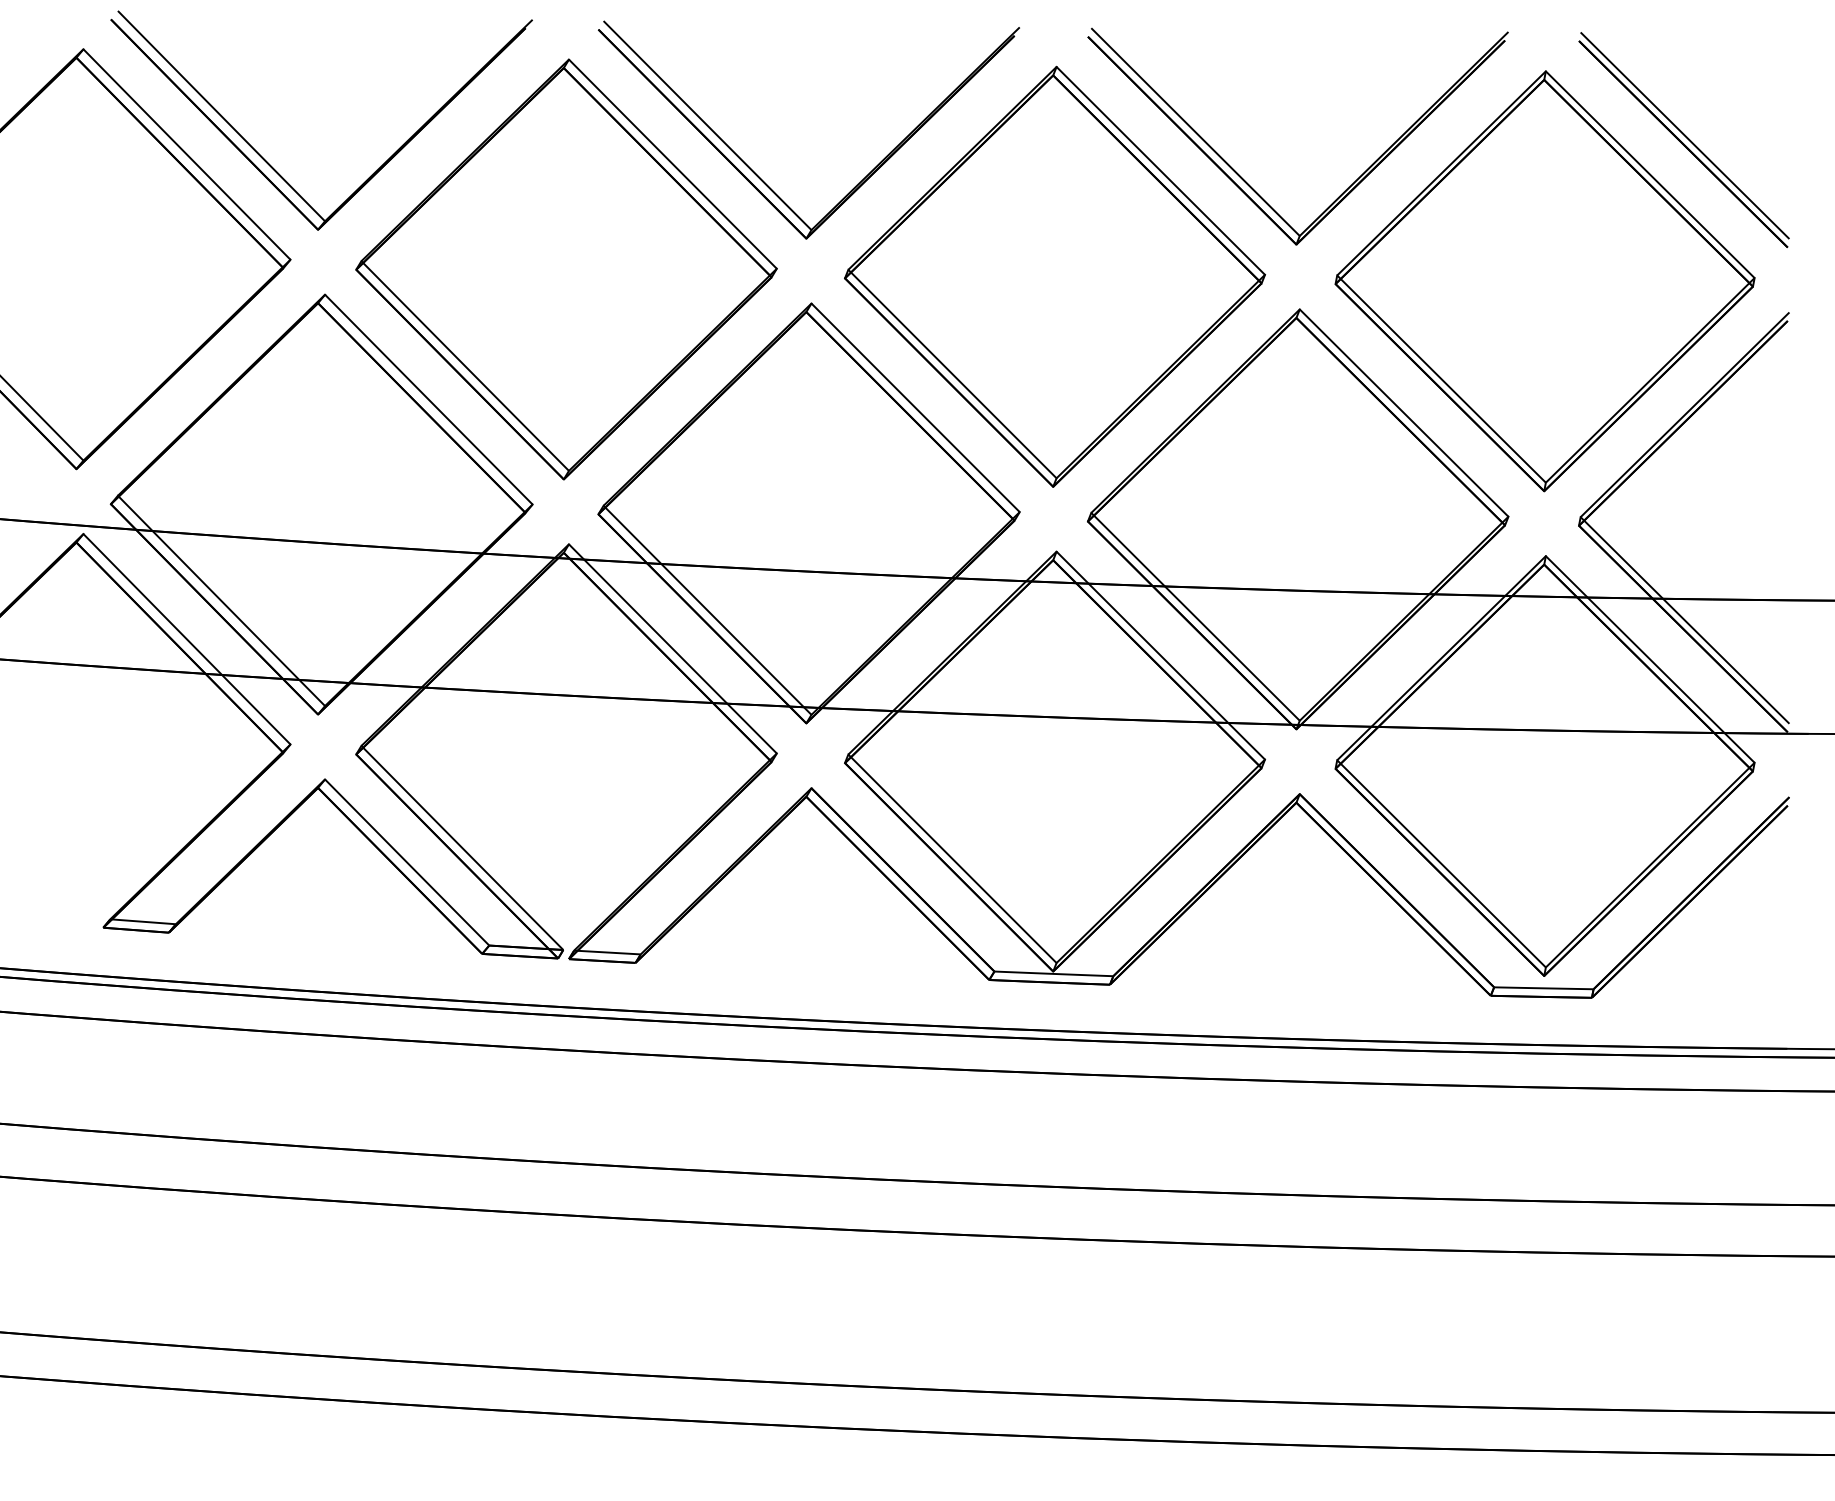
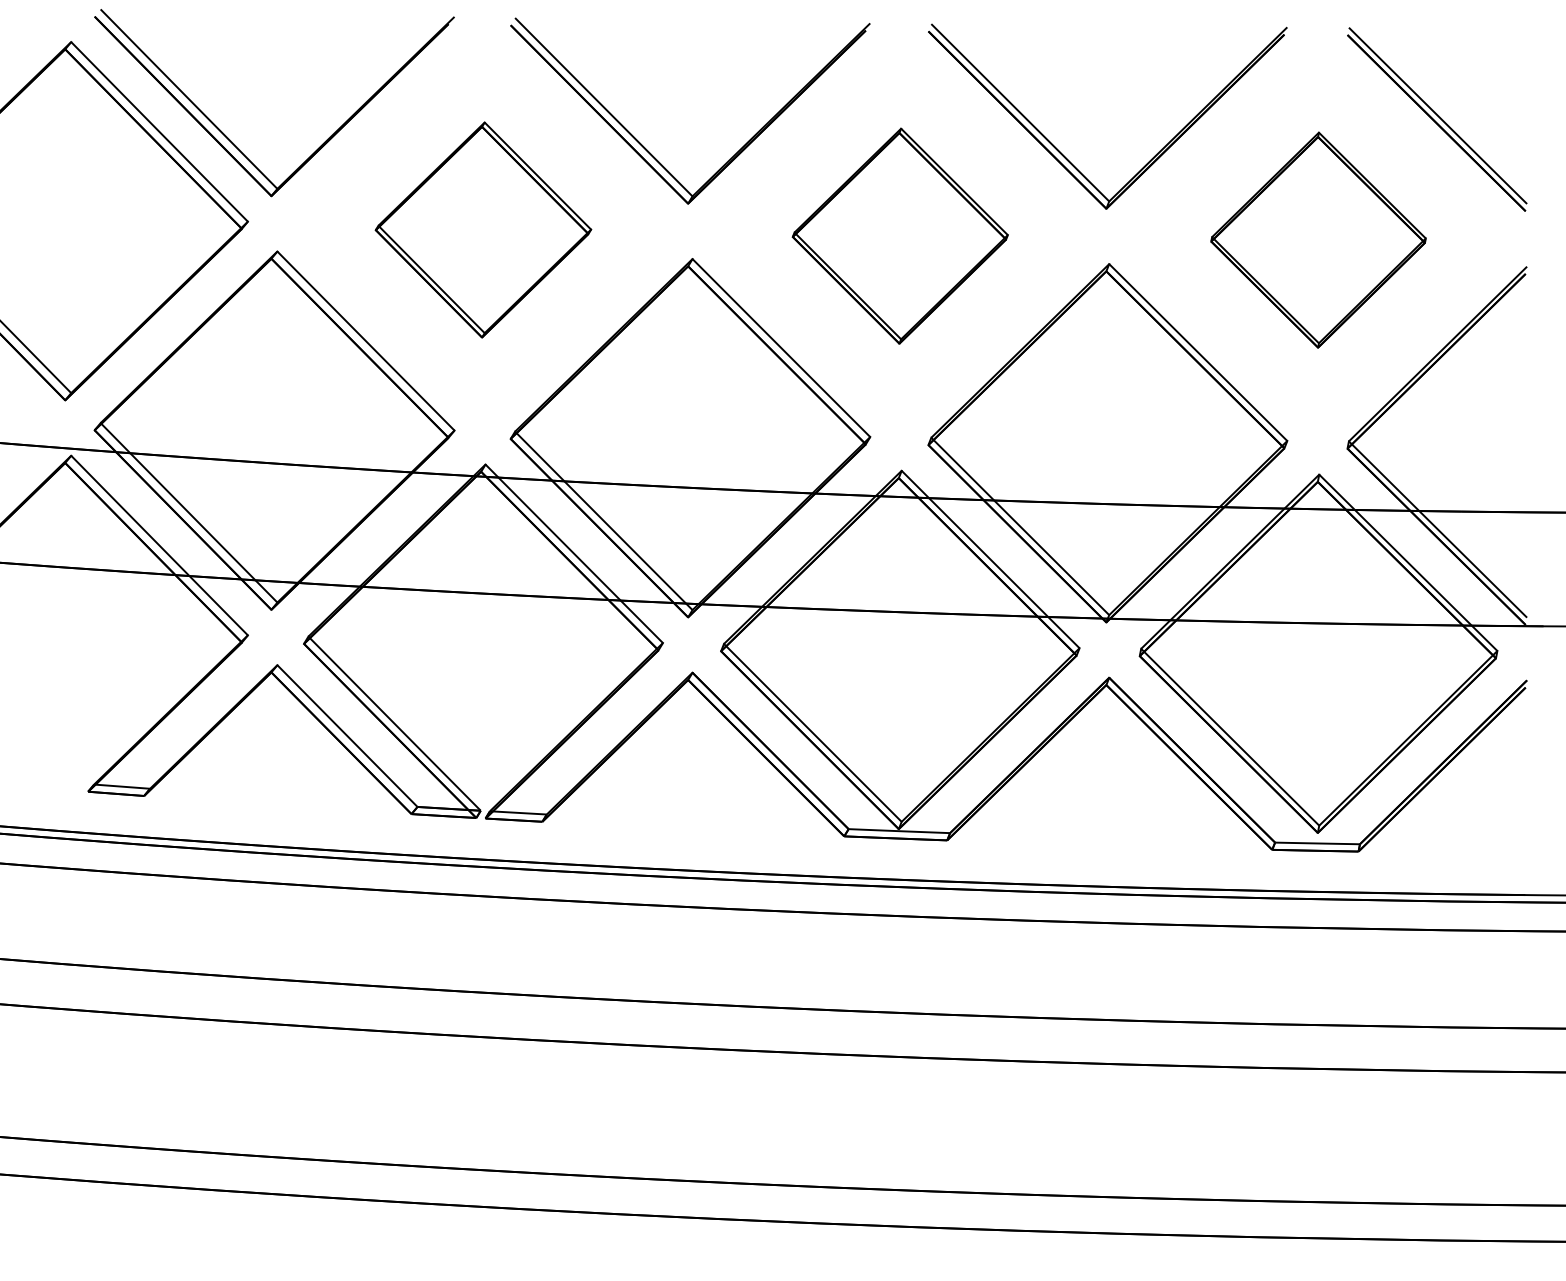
part: (566, 269) -> (483, 230), size x0.6
part: (1054, 276) -> (899, 235), size x0.6
part: (1544, 281) -> (1318, 240), size x0.6

